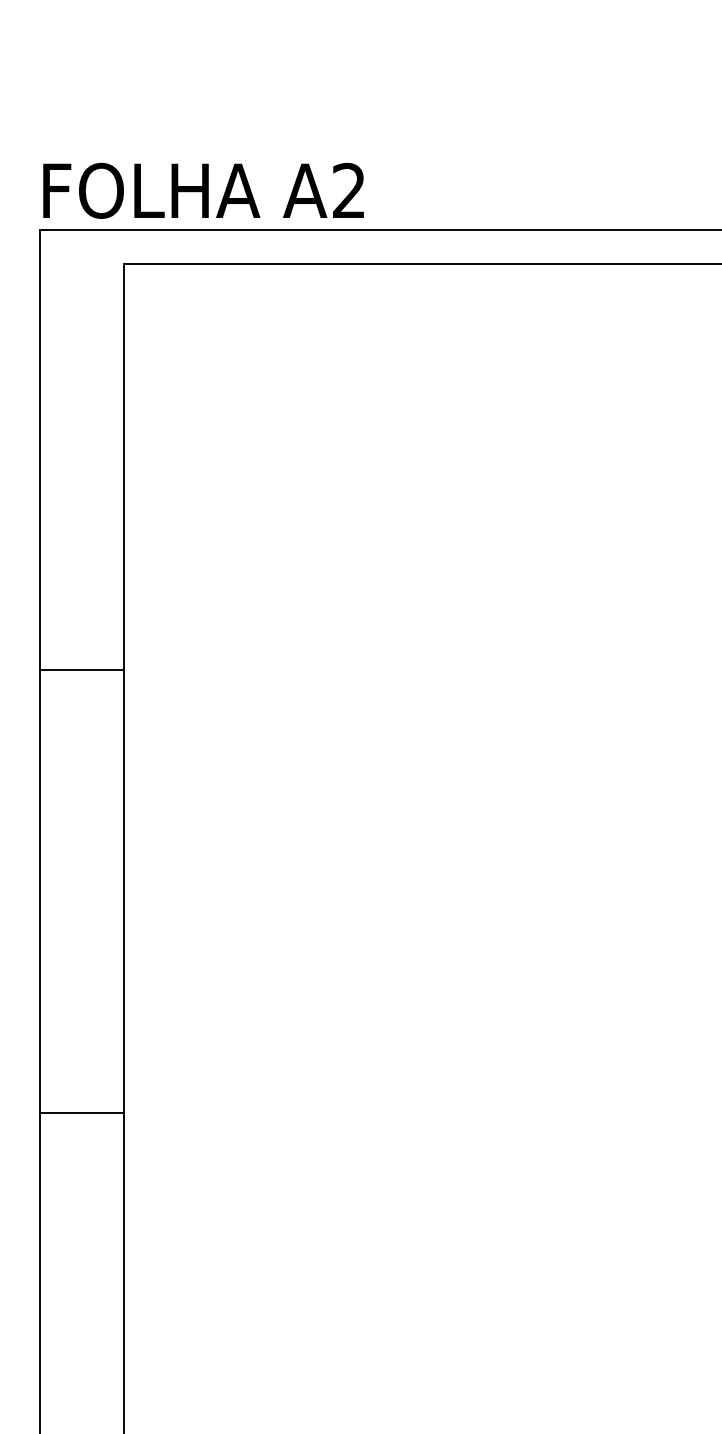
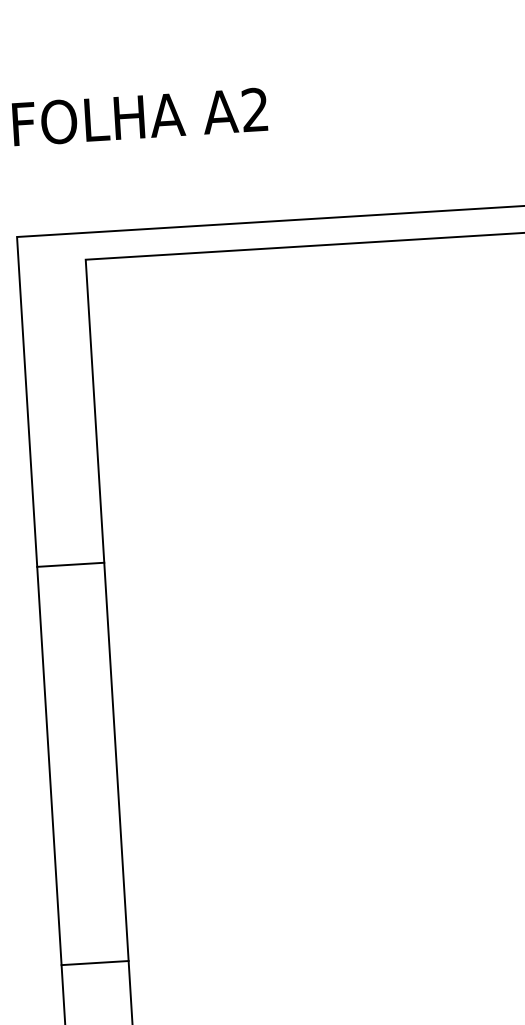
text: (203, 190) -> (139, 116), moved
line: (81, 669) -> (70, 564), moved
line: (81, 1112) -> (94, 962), moved

